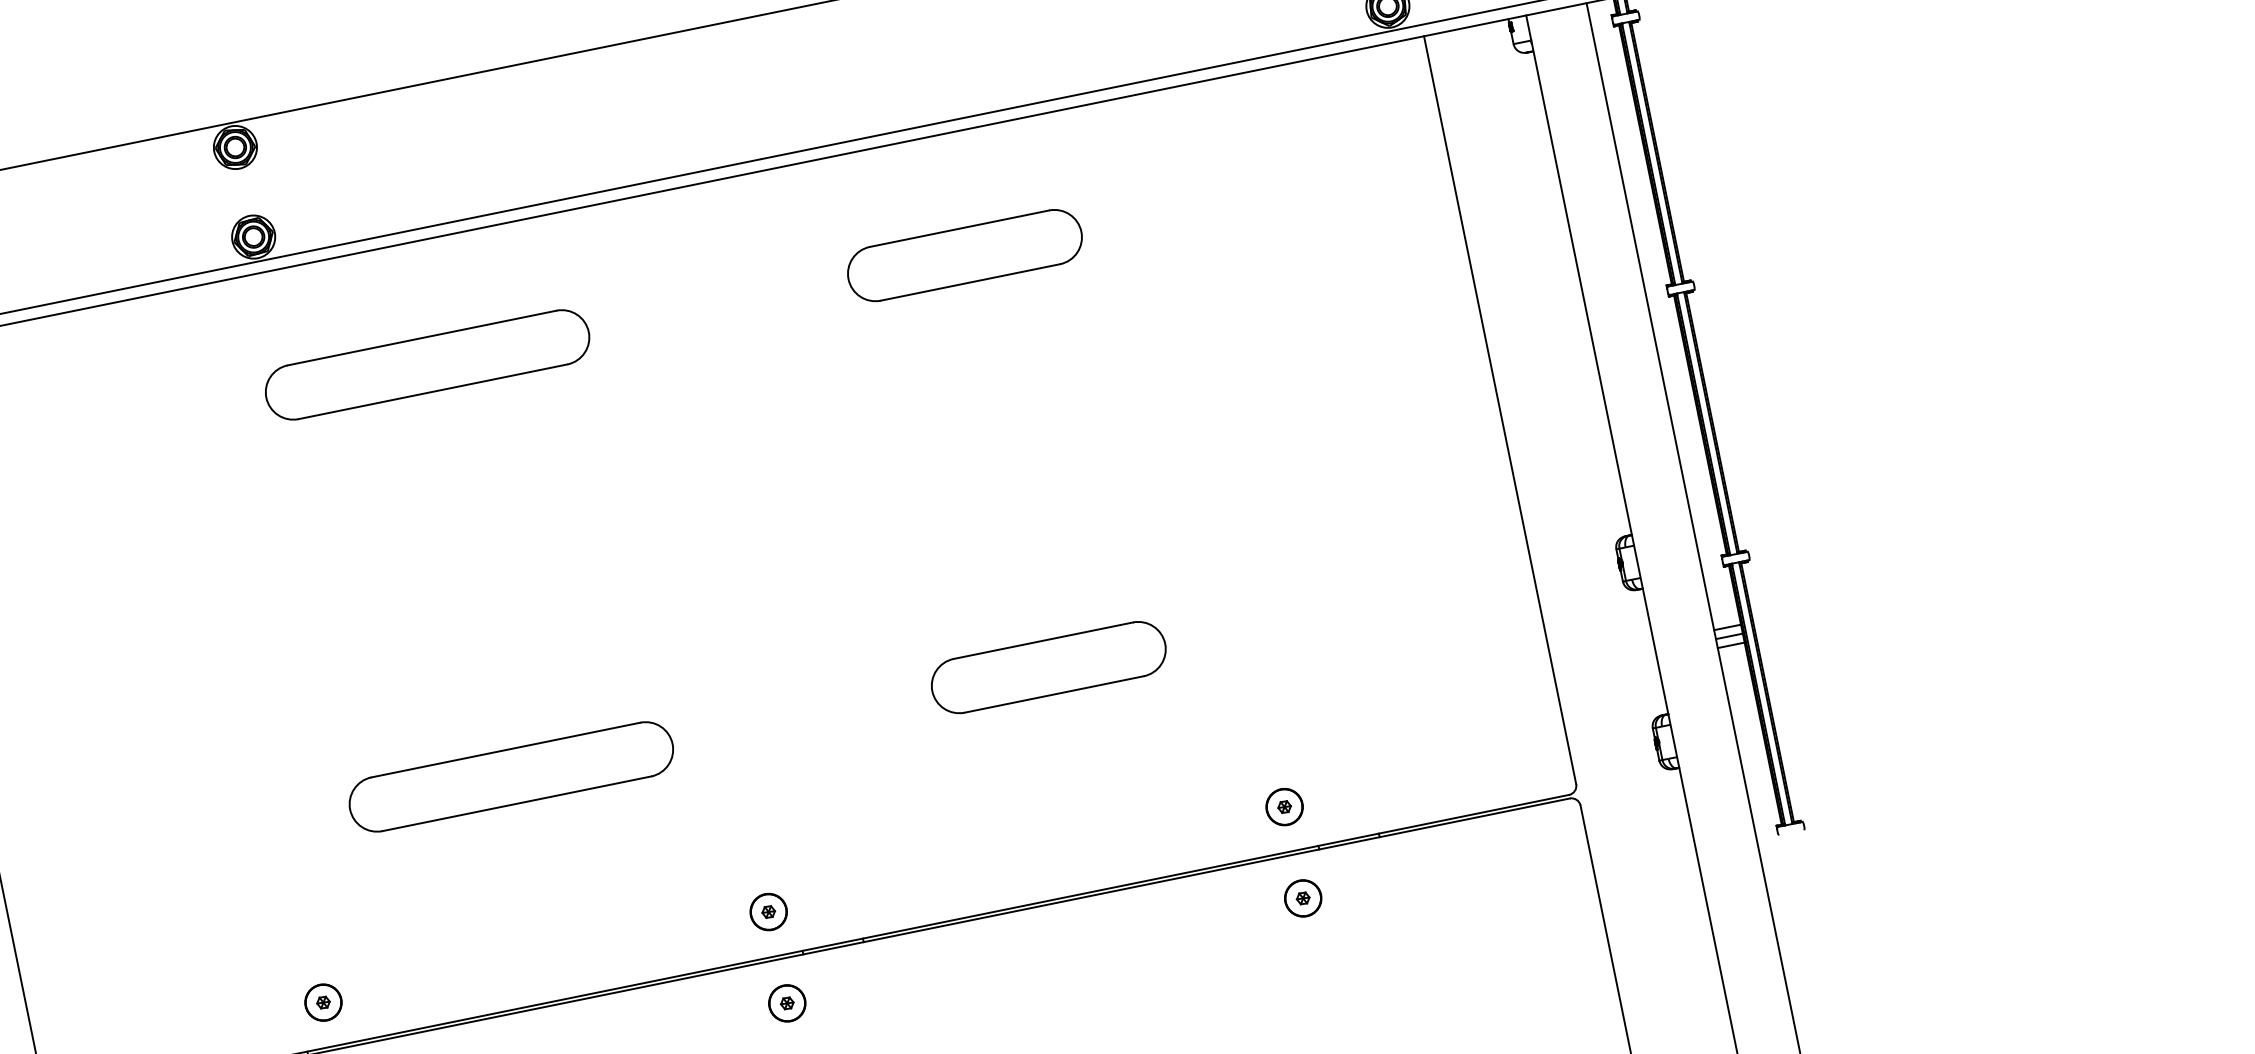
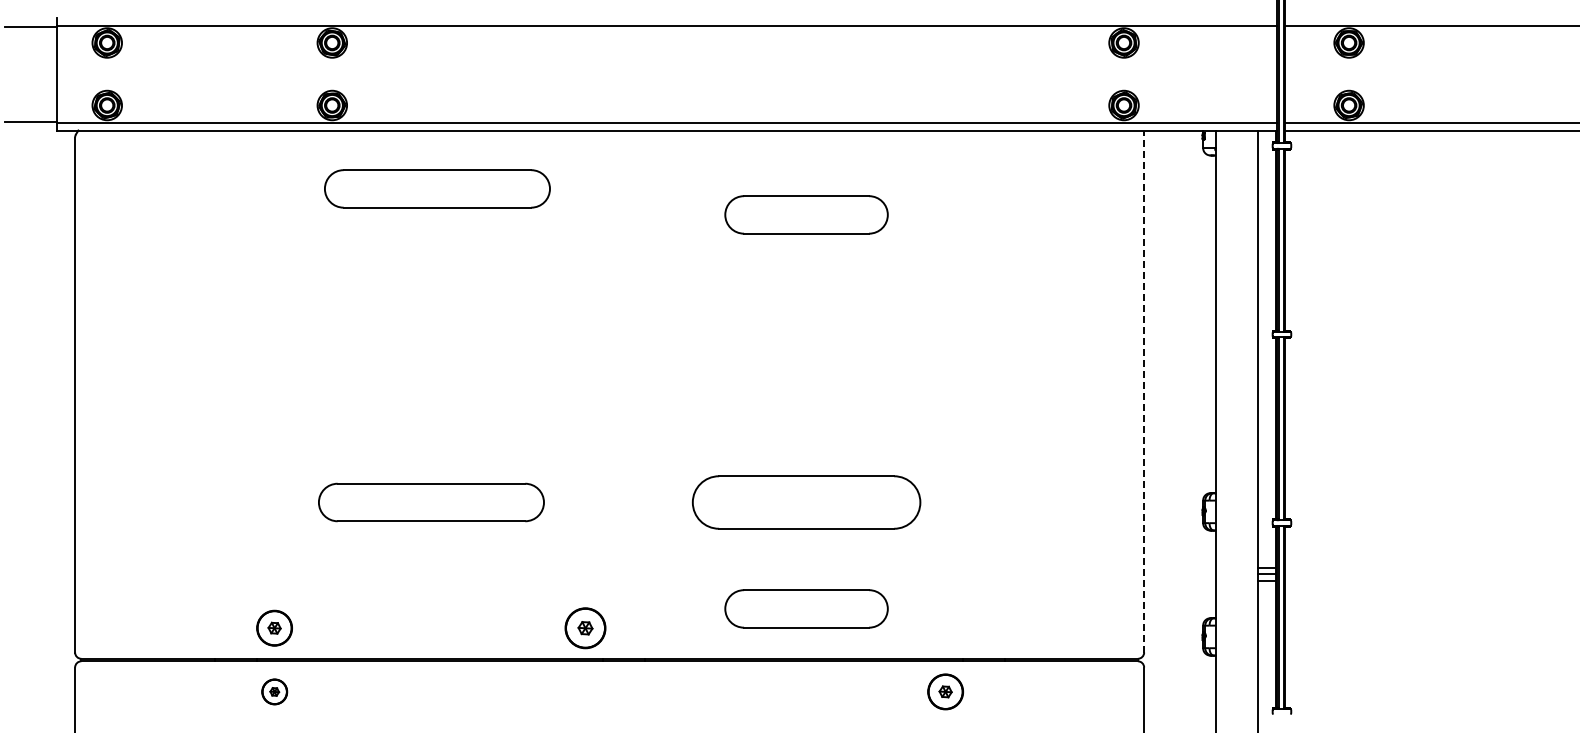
part: (427, 364) -> (437, 188), moved
line: (1500, 410) -> (1144, 391), solid -> dashed
part: (1048, 667) -> (806, 502), size x1.4
part: (1284, 806) -> (945, 627), removed
part: (1079, 819) -> (806, 608), added
part: (1302, 897) -> (945, 691), size x1.4
part: (768, 911) -> (585, 627), size x1.6
part: (322, 1001) -> (274, 627), size x1.4
part: (787, 1002) -> (585, 691), removed

